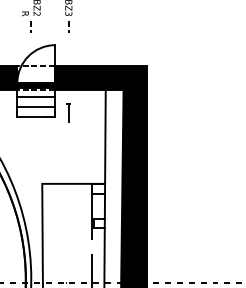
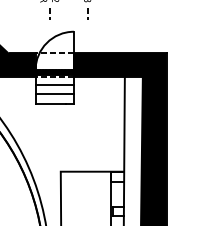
part: (68, 112) -> (87, 99), removed

